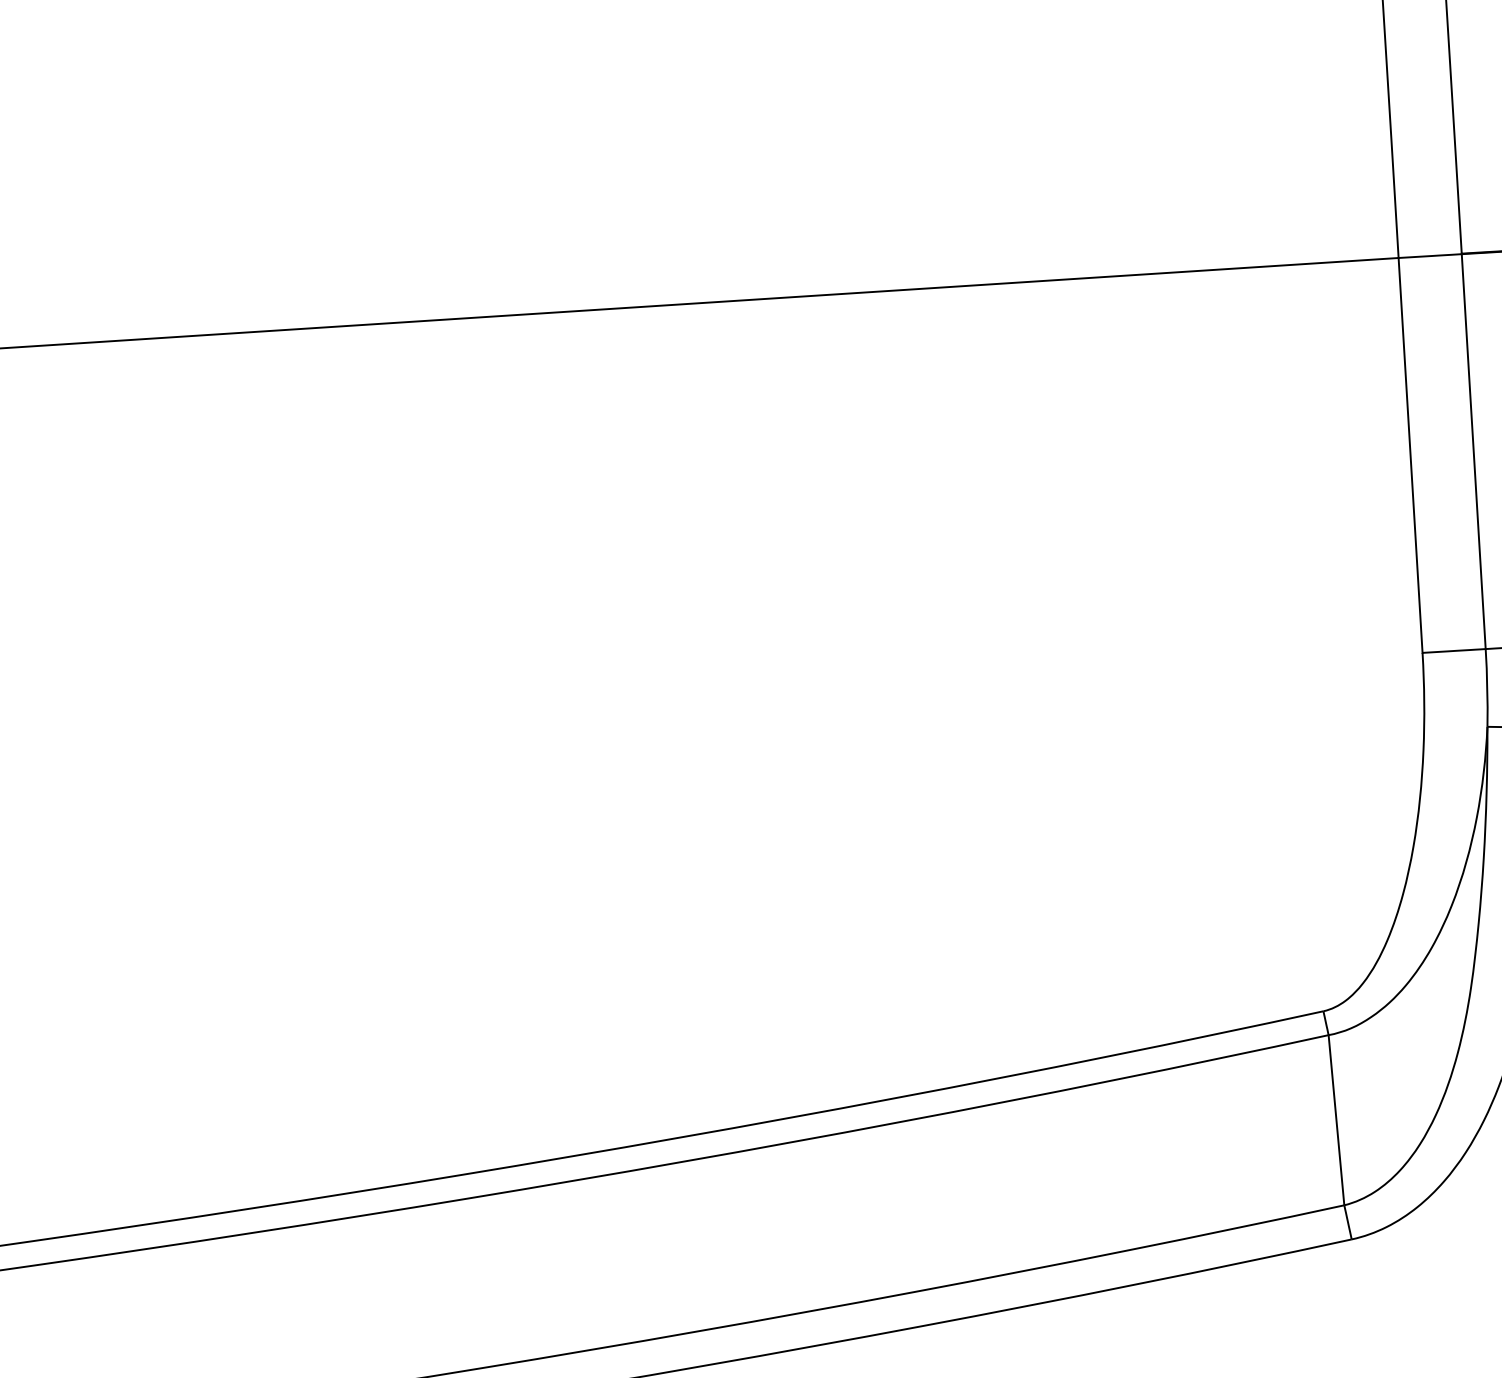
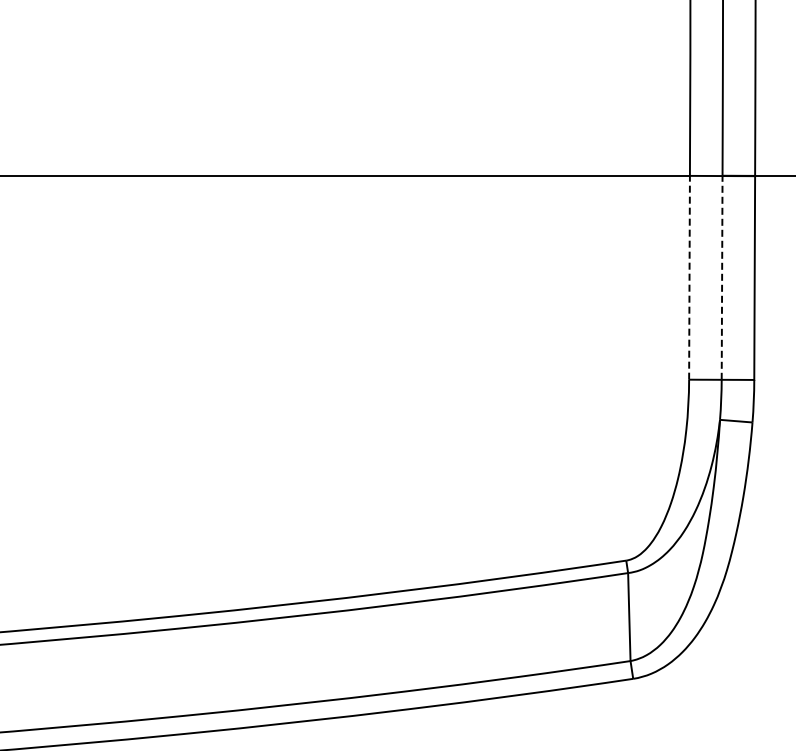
line: (1474, 450) -> (722, 277), solid -> dashed
line: (1410, 454) -> (689, 277), solid -> dashed

